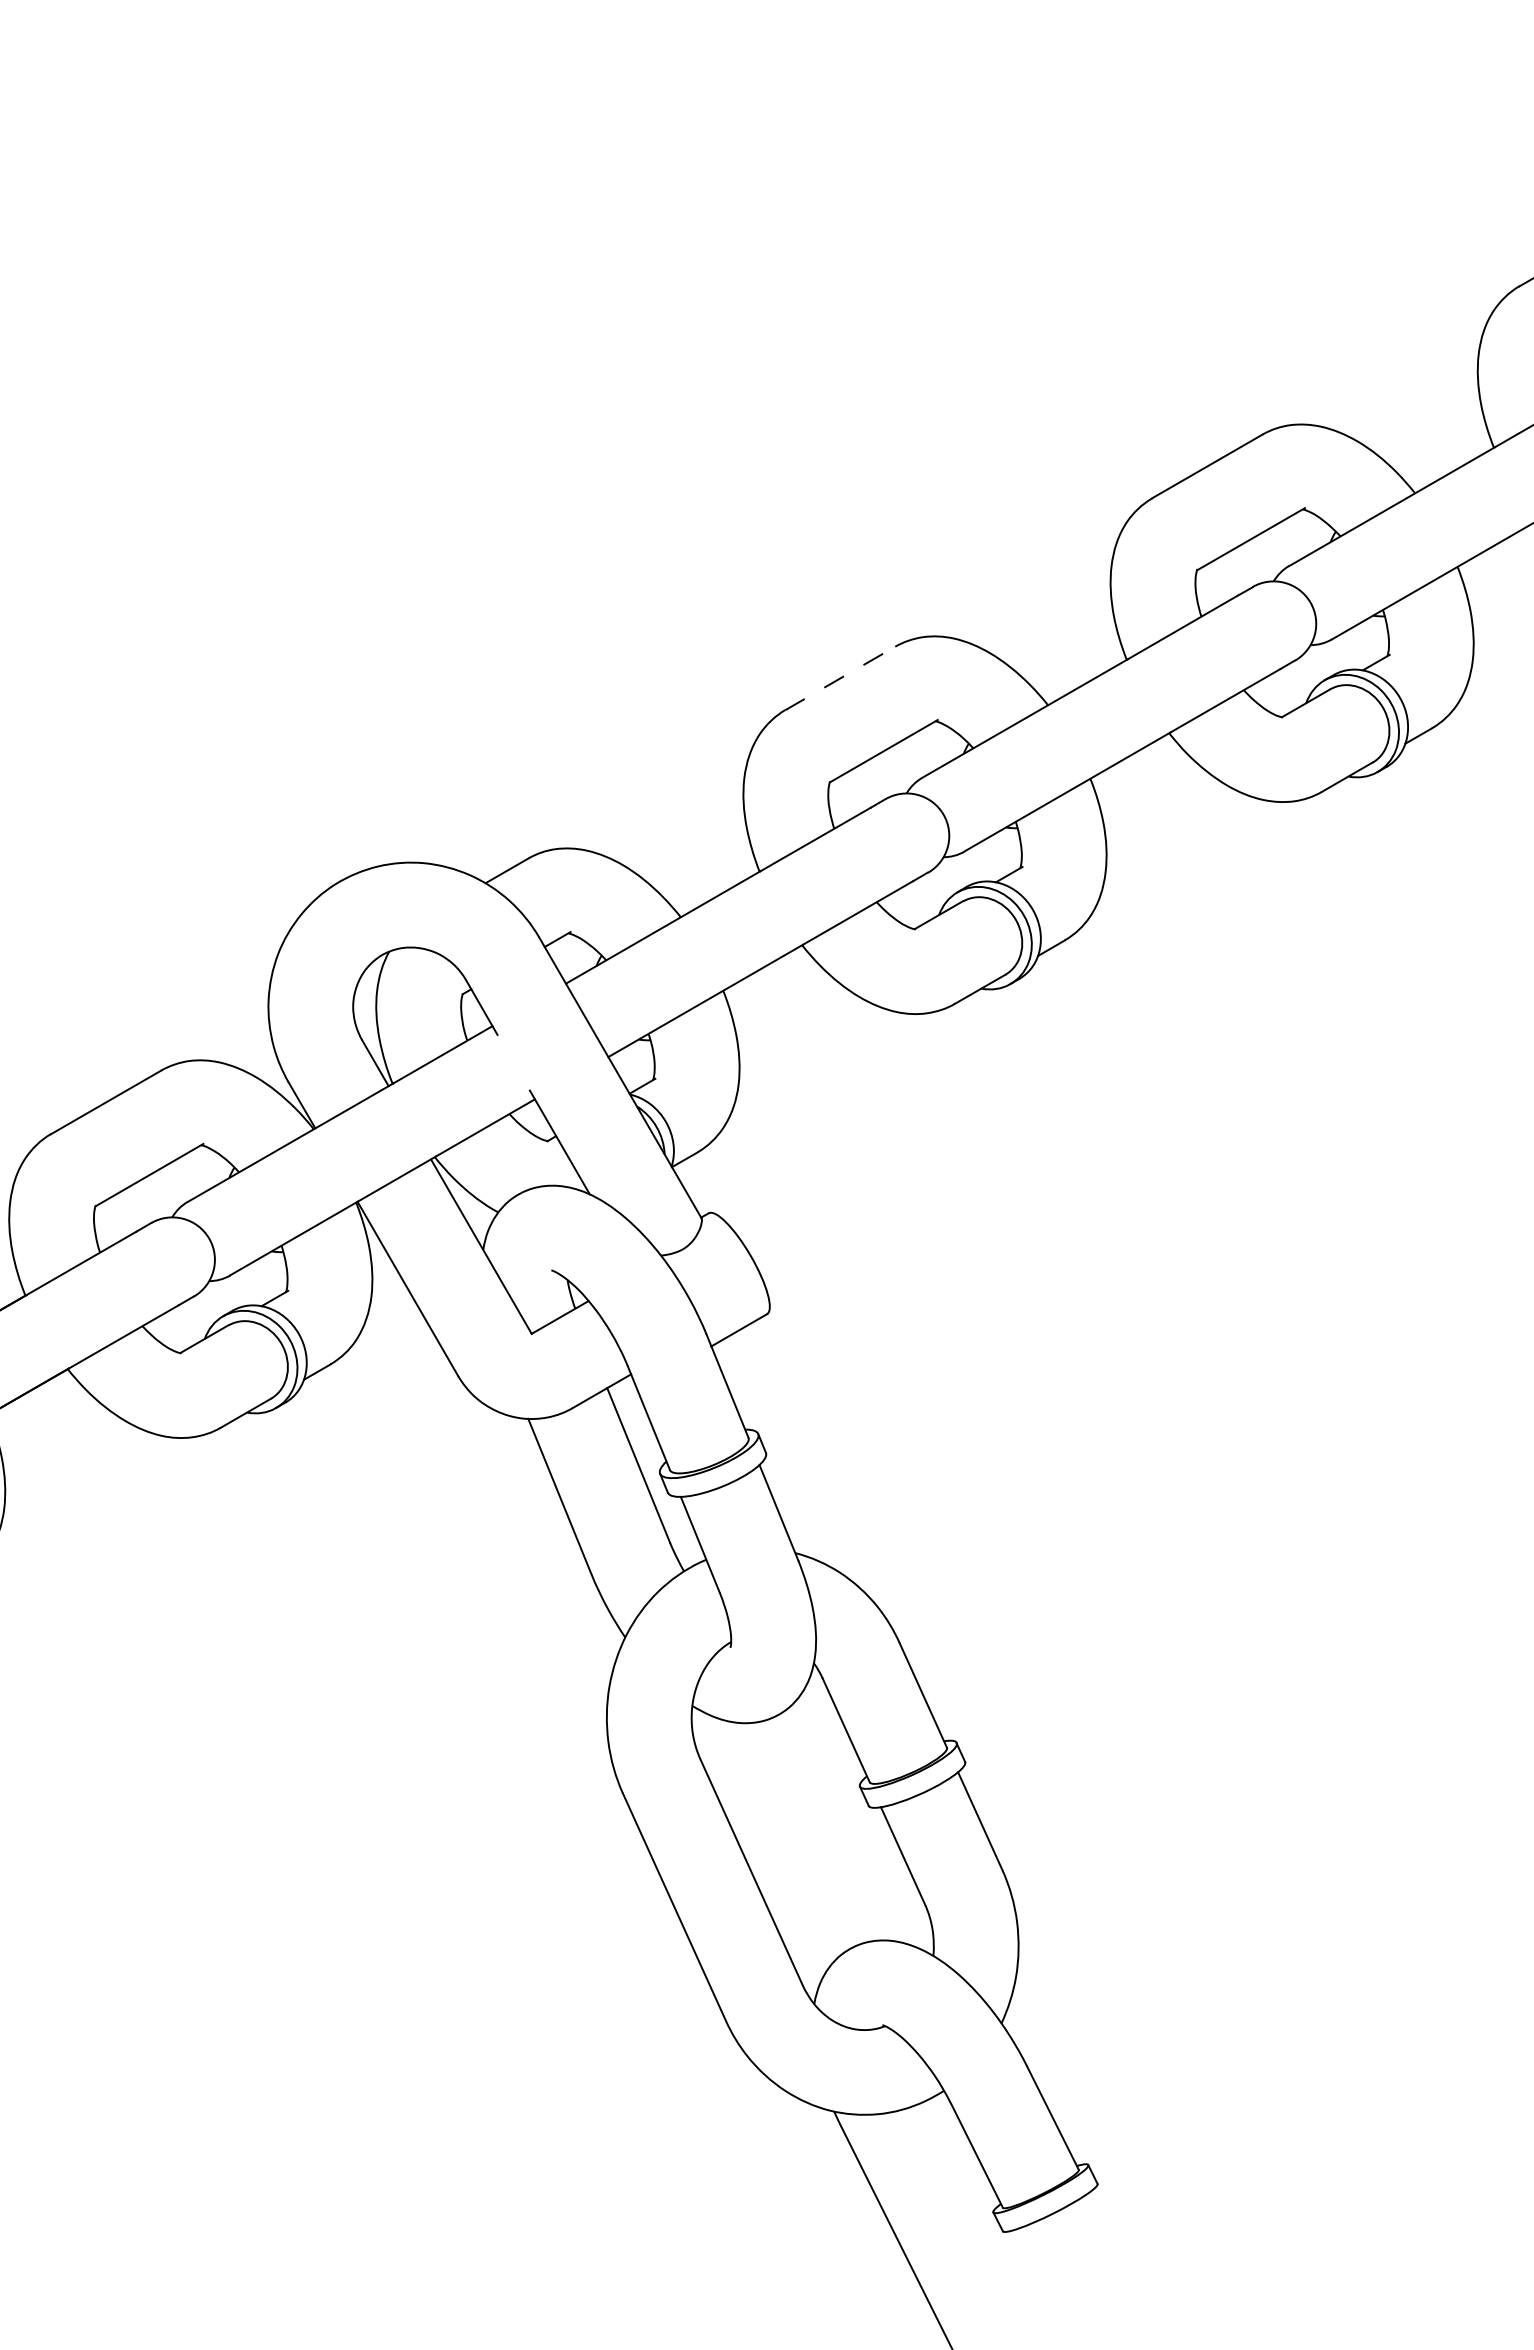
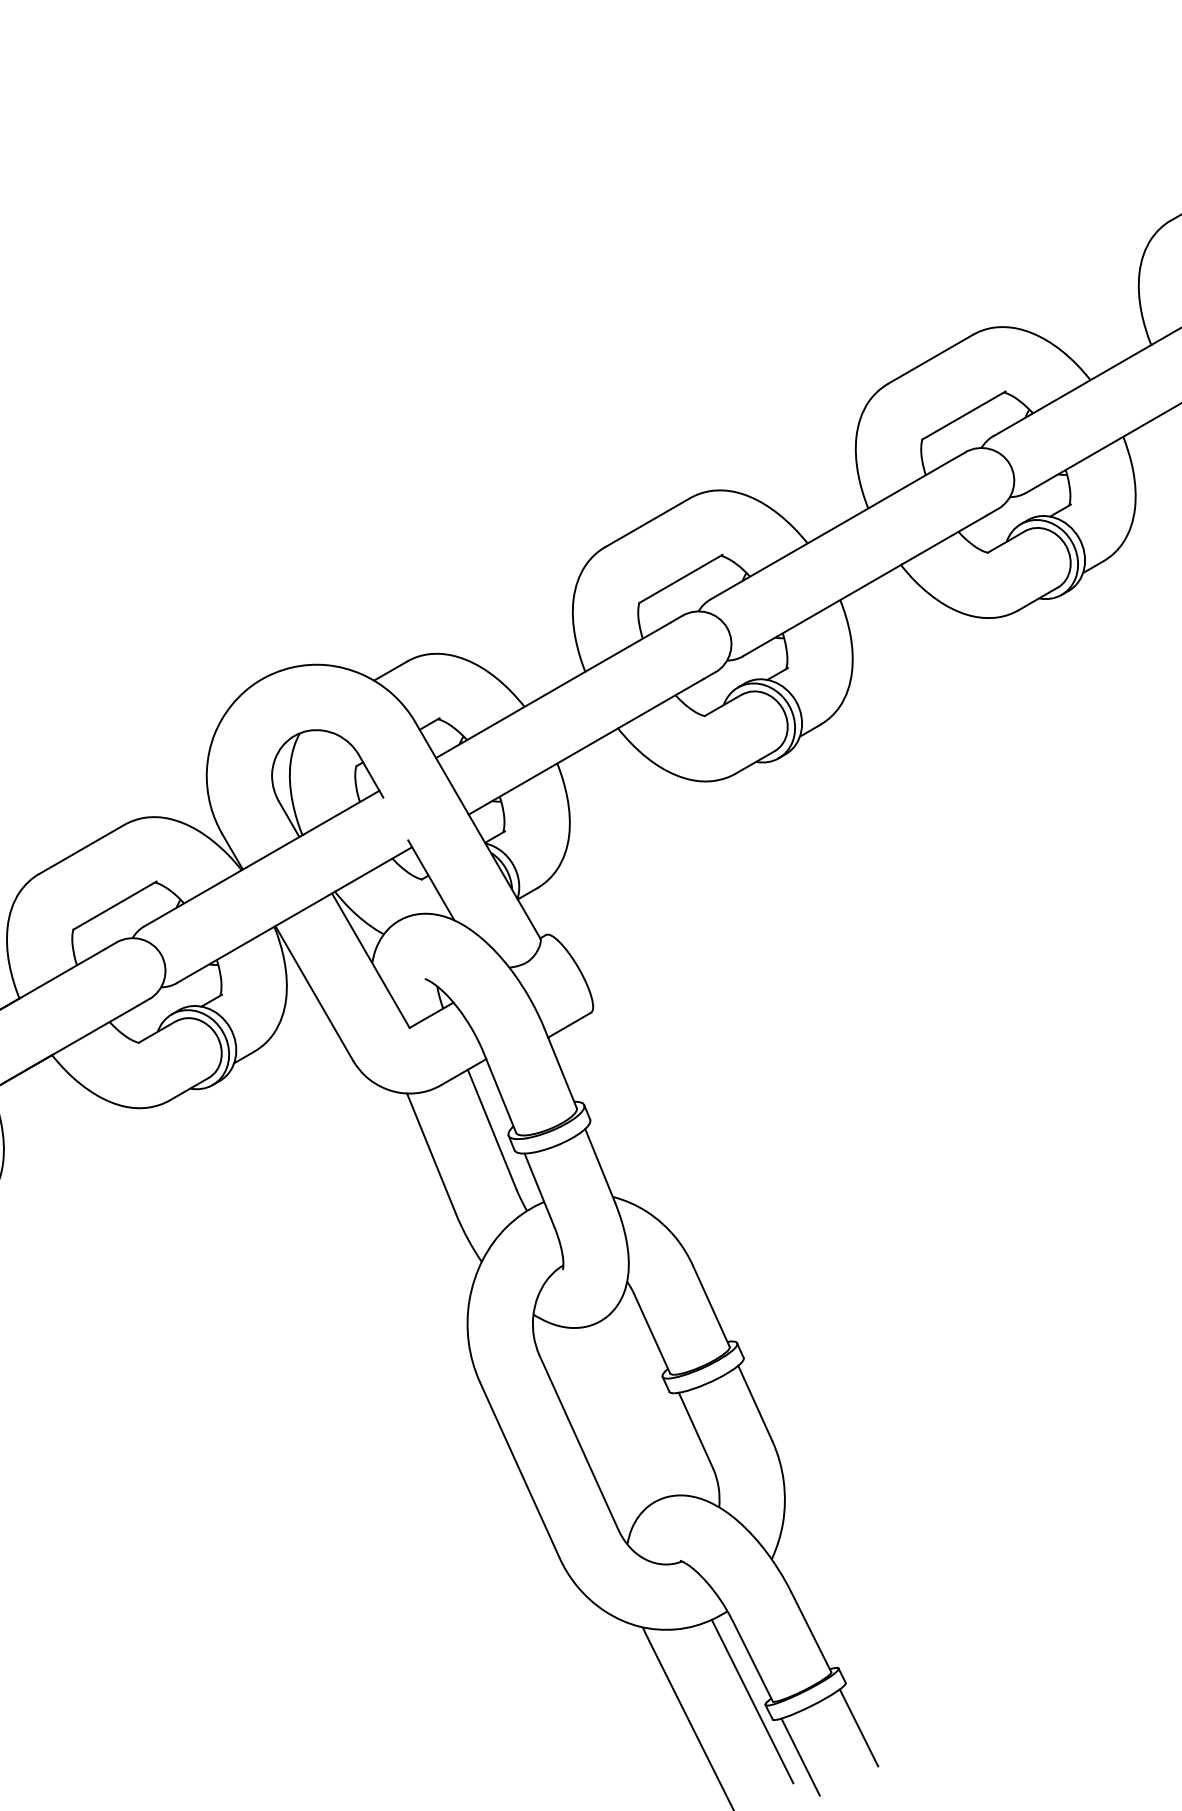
line: (840, 678) -> (647, 522), dashed -> solid
line: (976, 2207) -> (752, 1701), added
line: (1114, 2242) -> (858, 1728), added
line: (1038, 2280) -> (800, 1757), added

